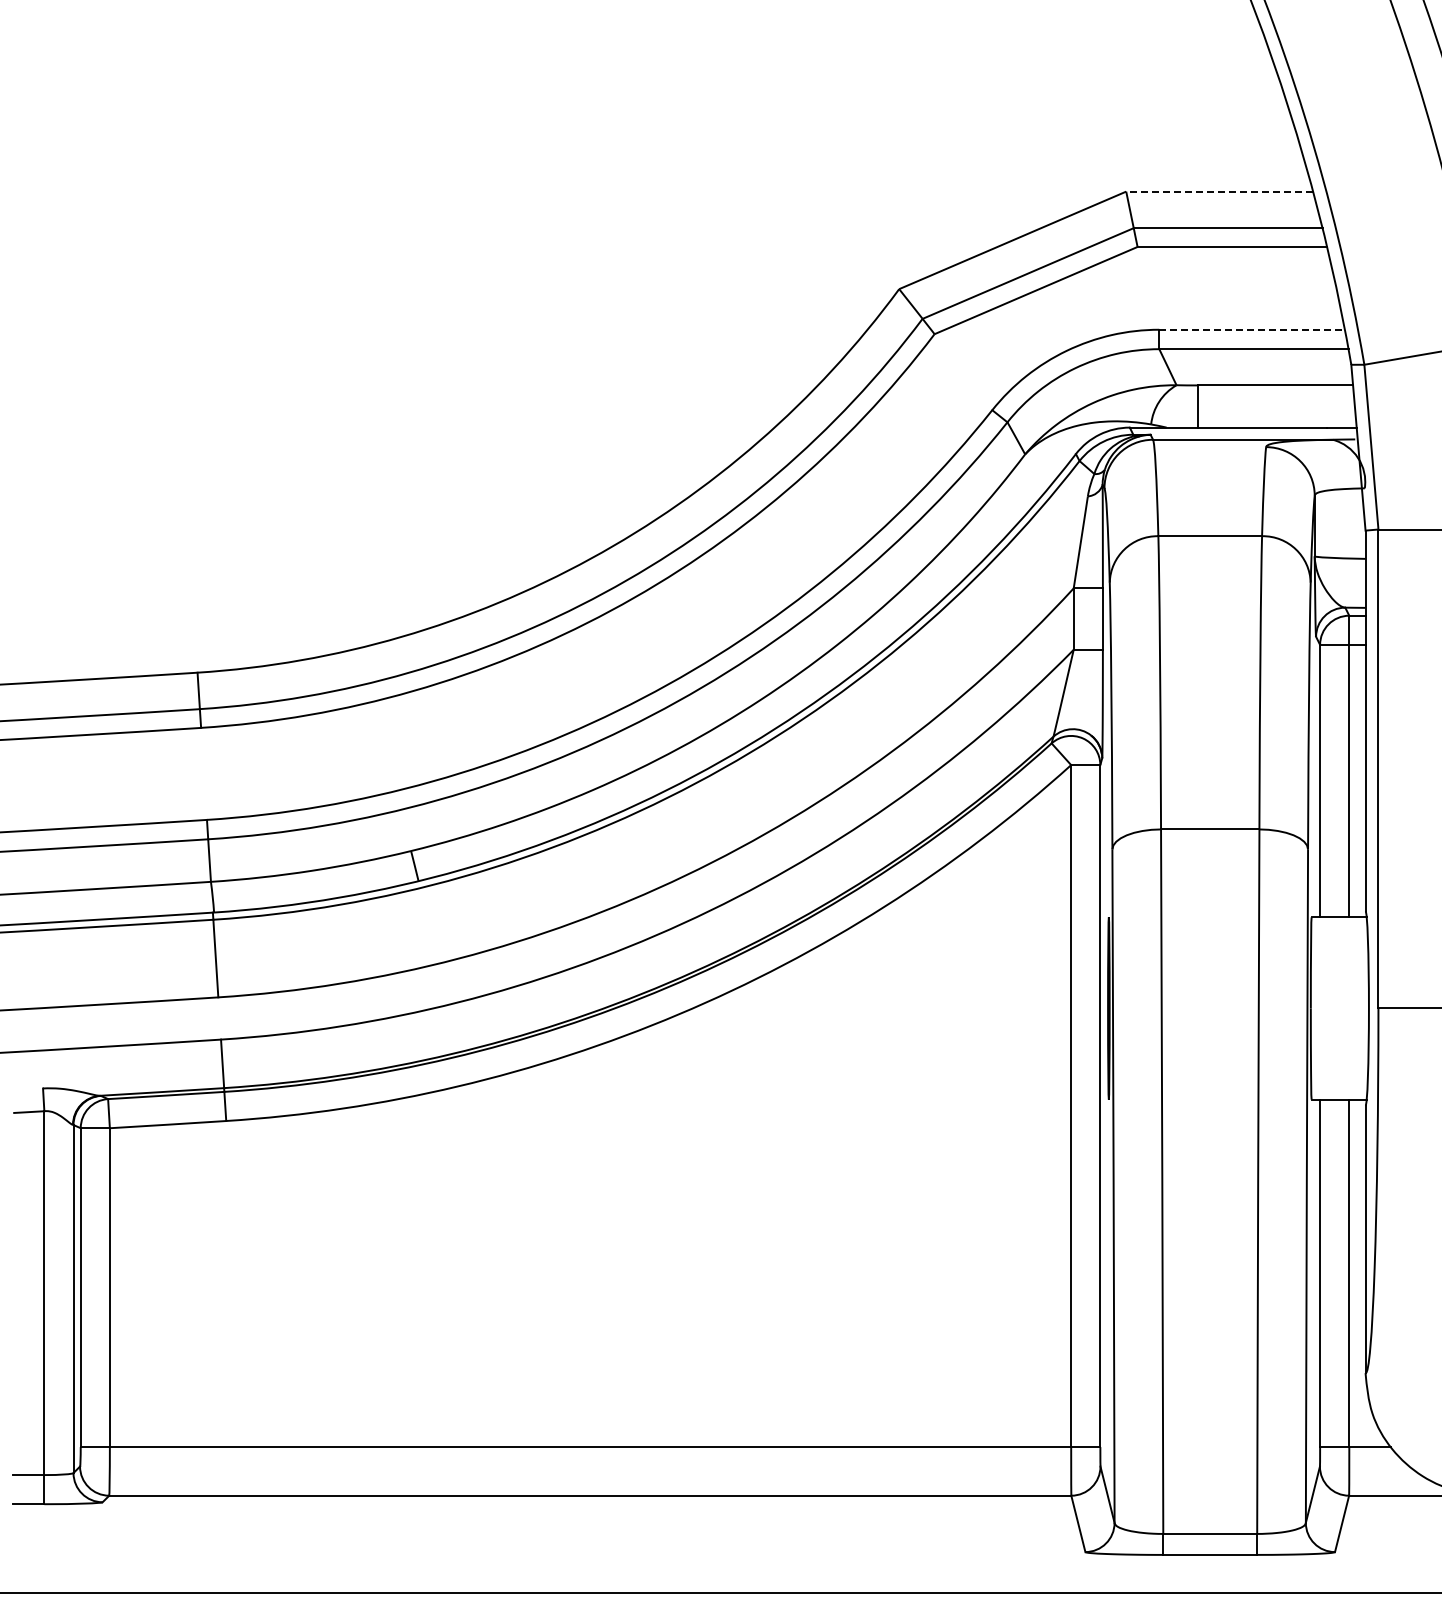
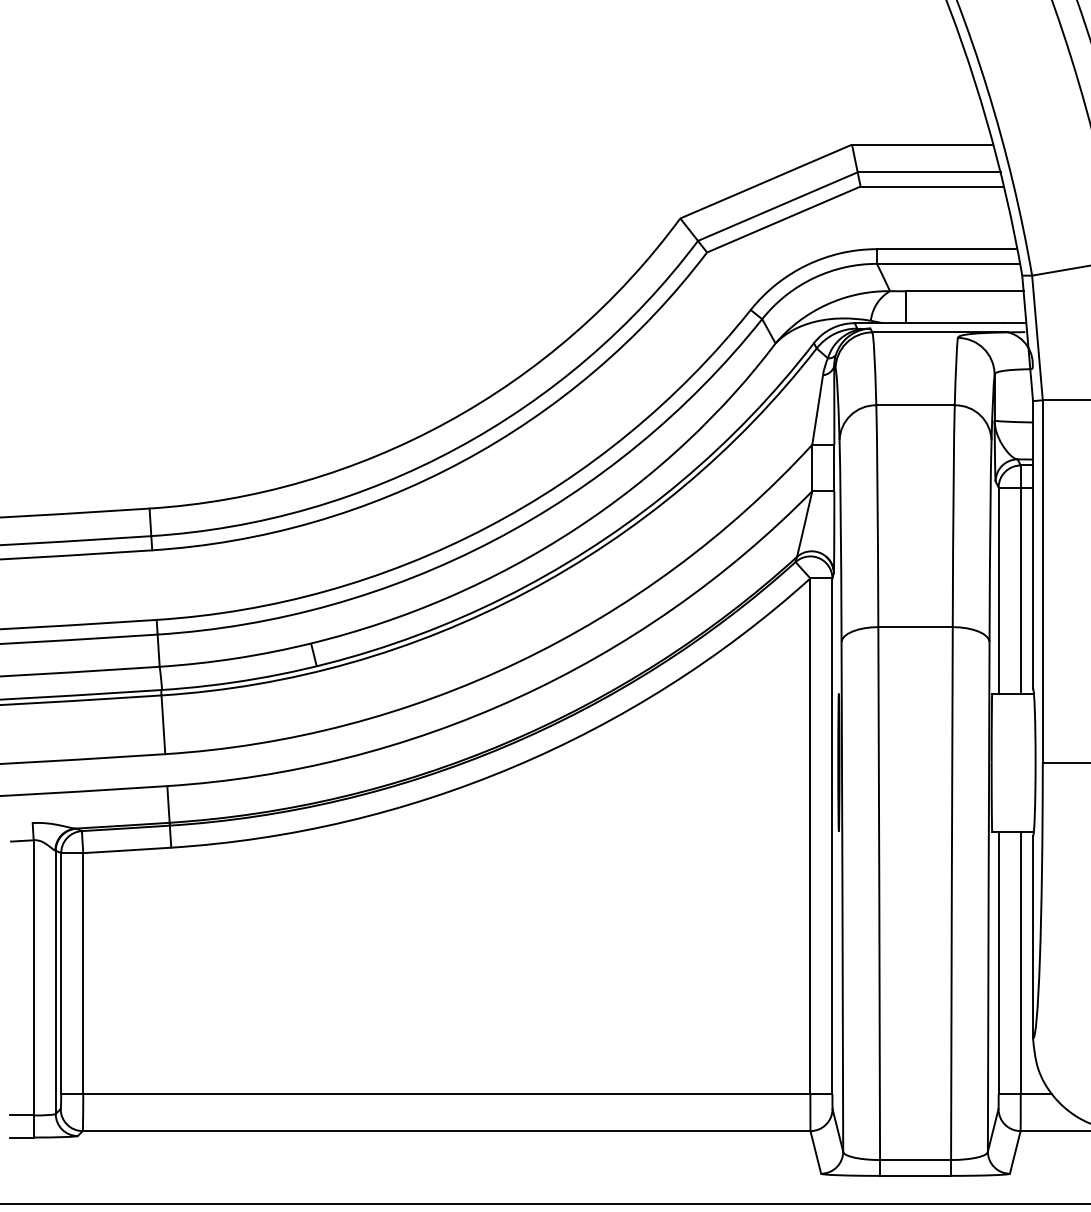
line: (1219, 191) -> (922, 144), dashed -> solid
line: (1252, 329) -> (947, 248), dashed -> solid

